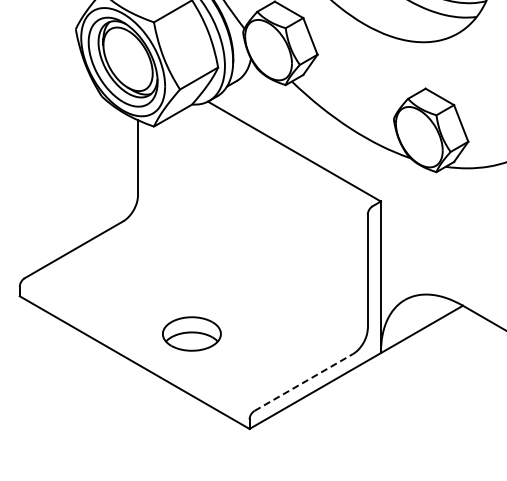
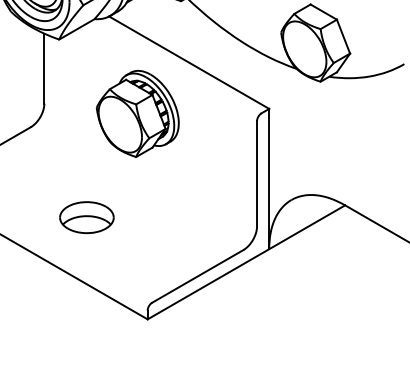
part: (238, 206) -> (137, 113), added
part: (191, 333) -> (86, 217), moved
line: (303, 382) -> (197, 276), dashed -> solid

